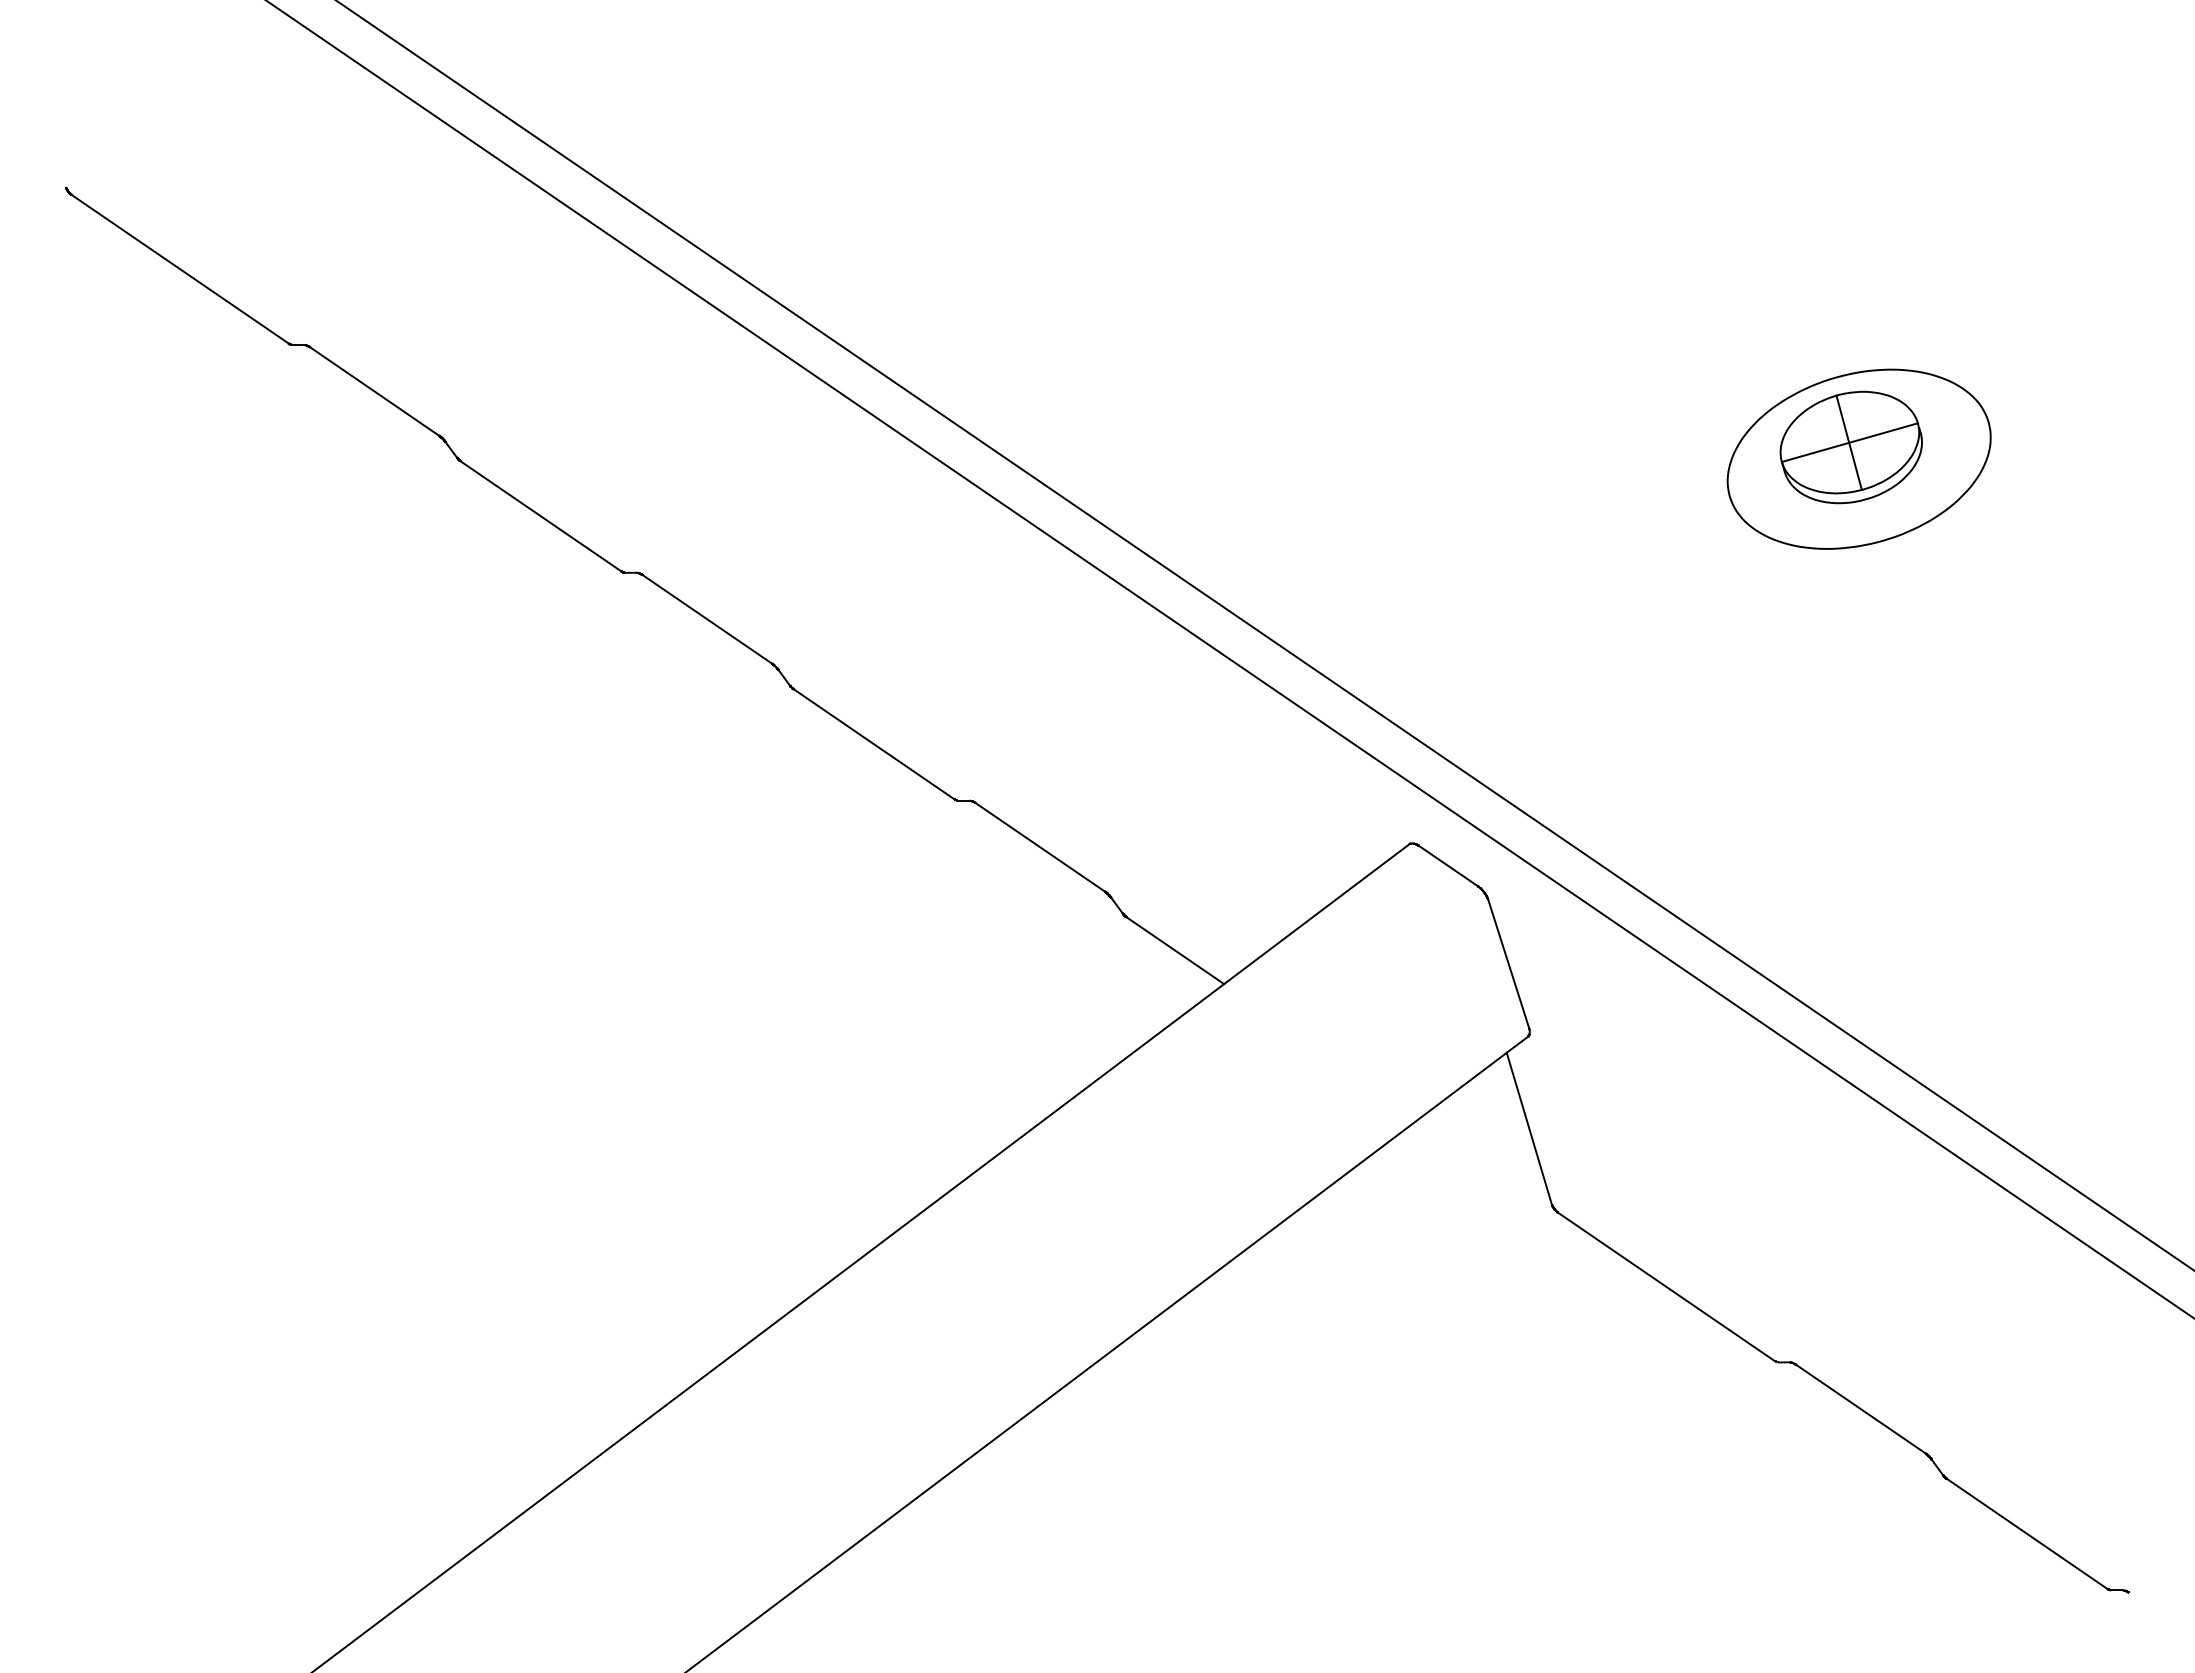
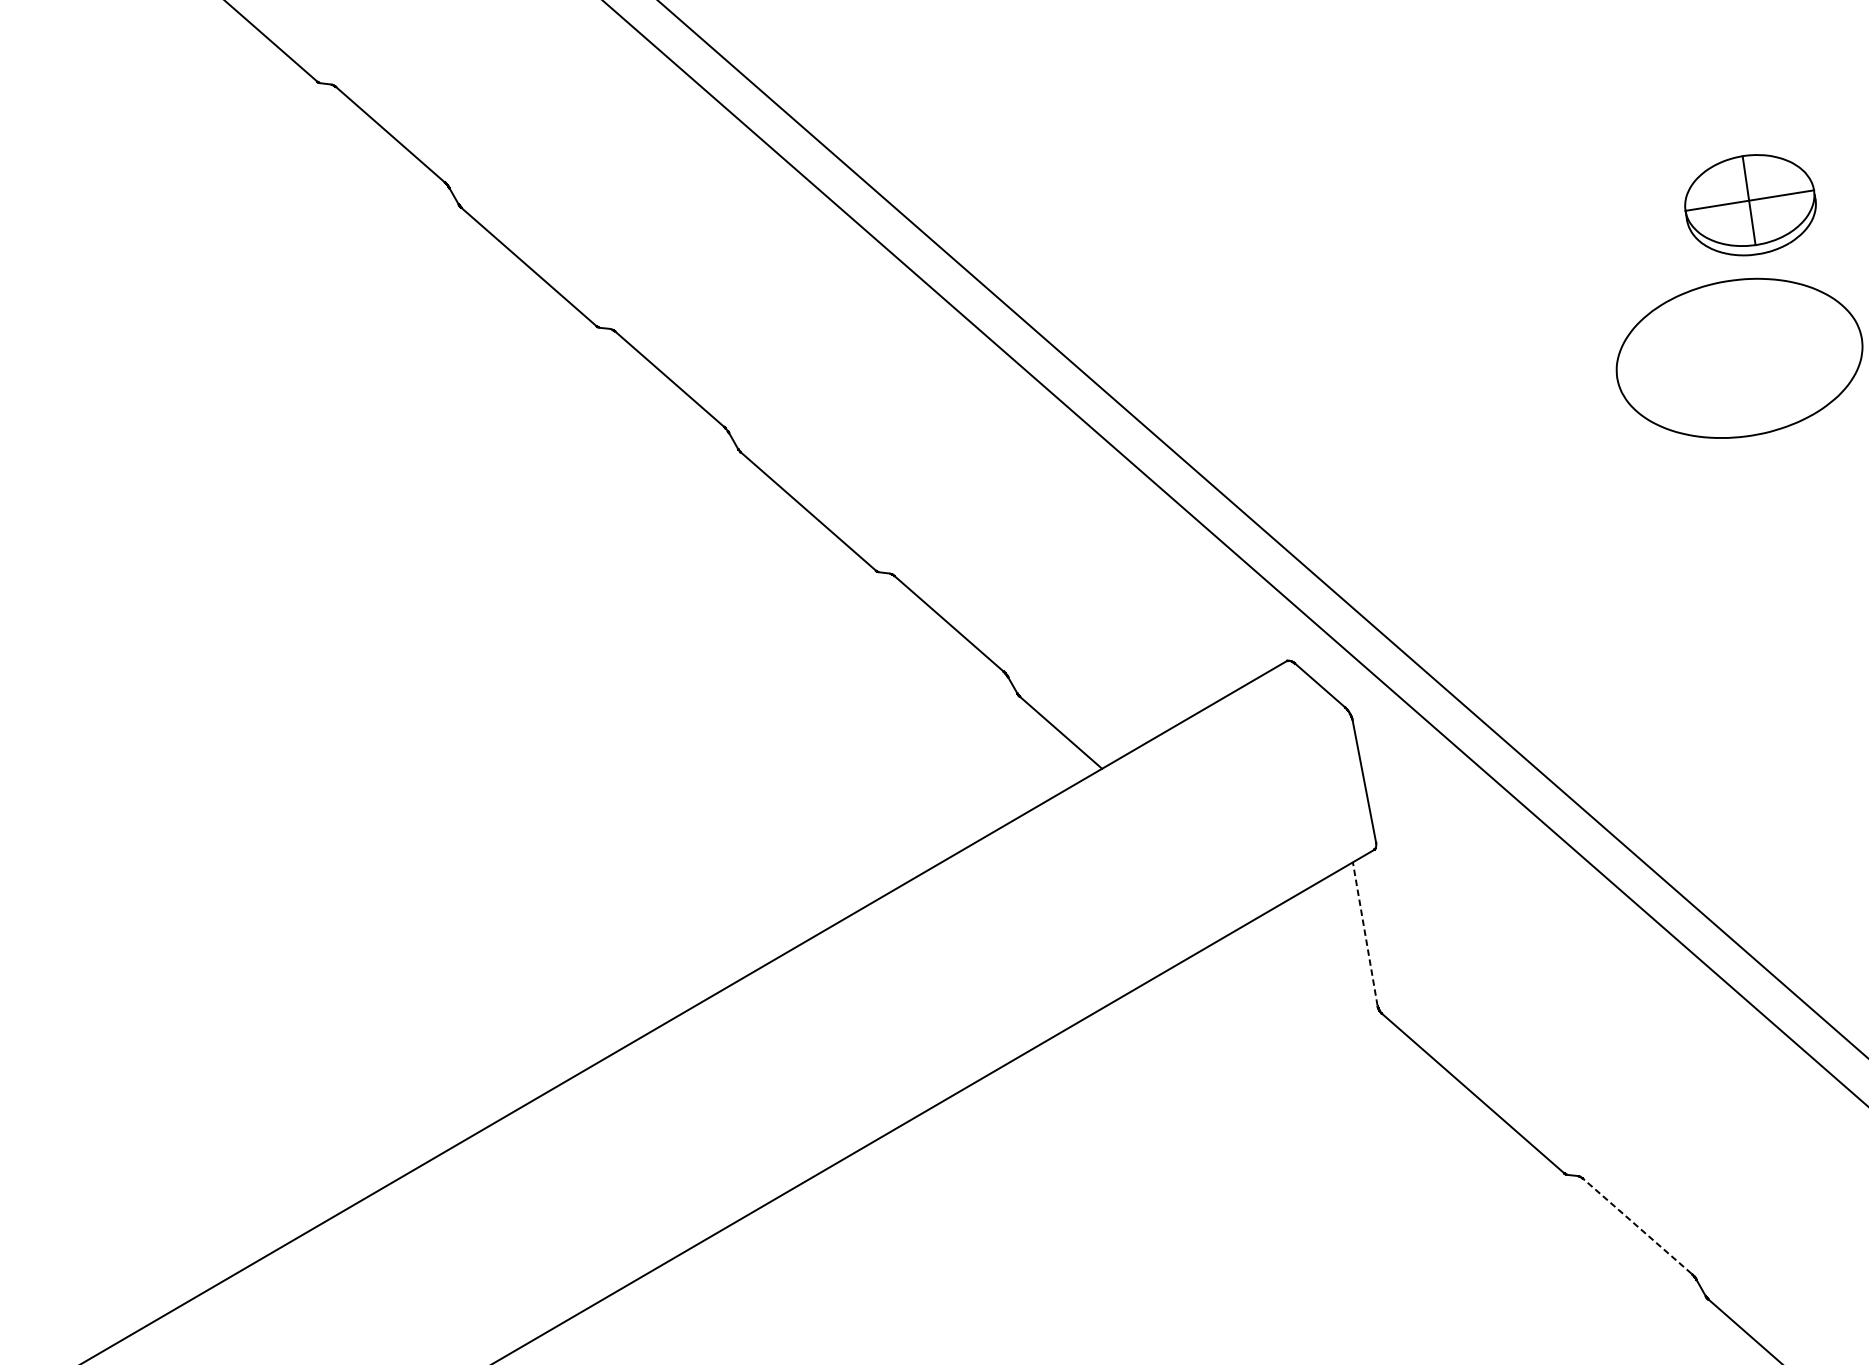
part: (1850, 447) -> (1749, 205), moved
line: (1529, 1128) -> (1365, 934), solid -> dashed
line: (1860, 1408) -> (1637, 1225), solid -> dashed

